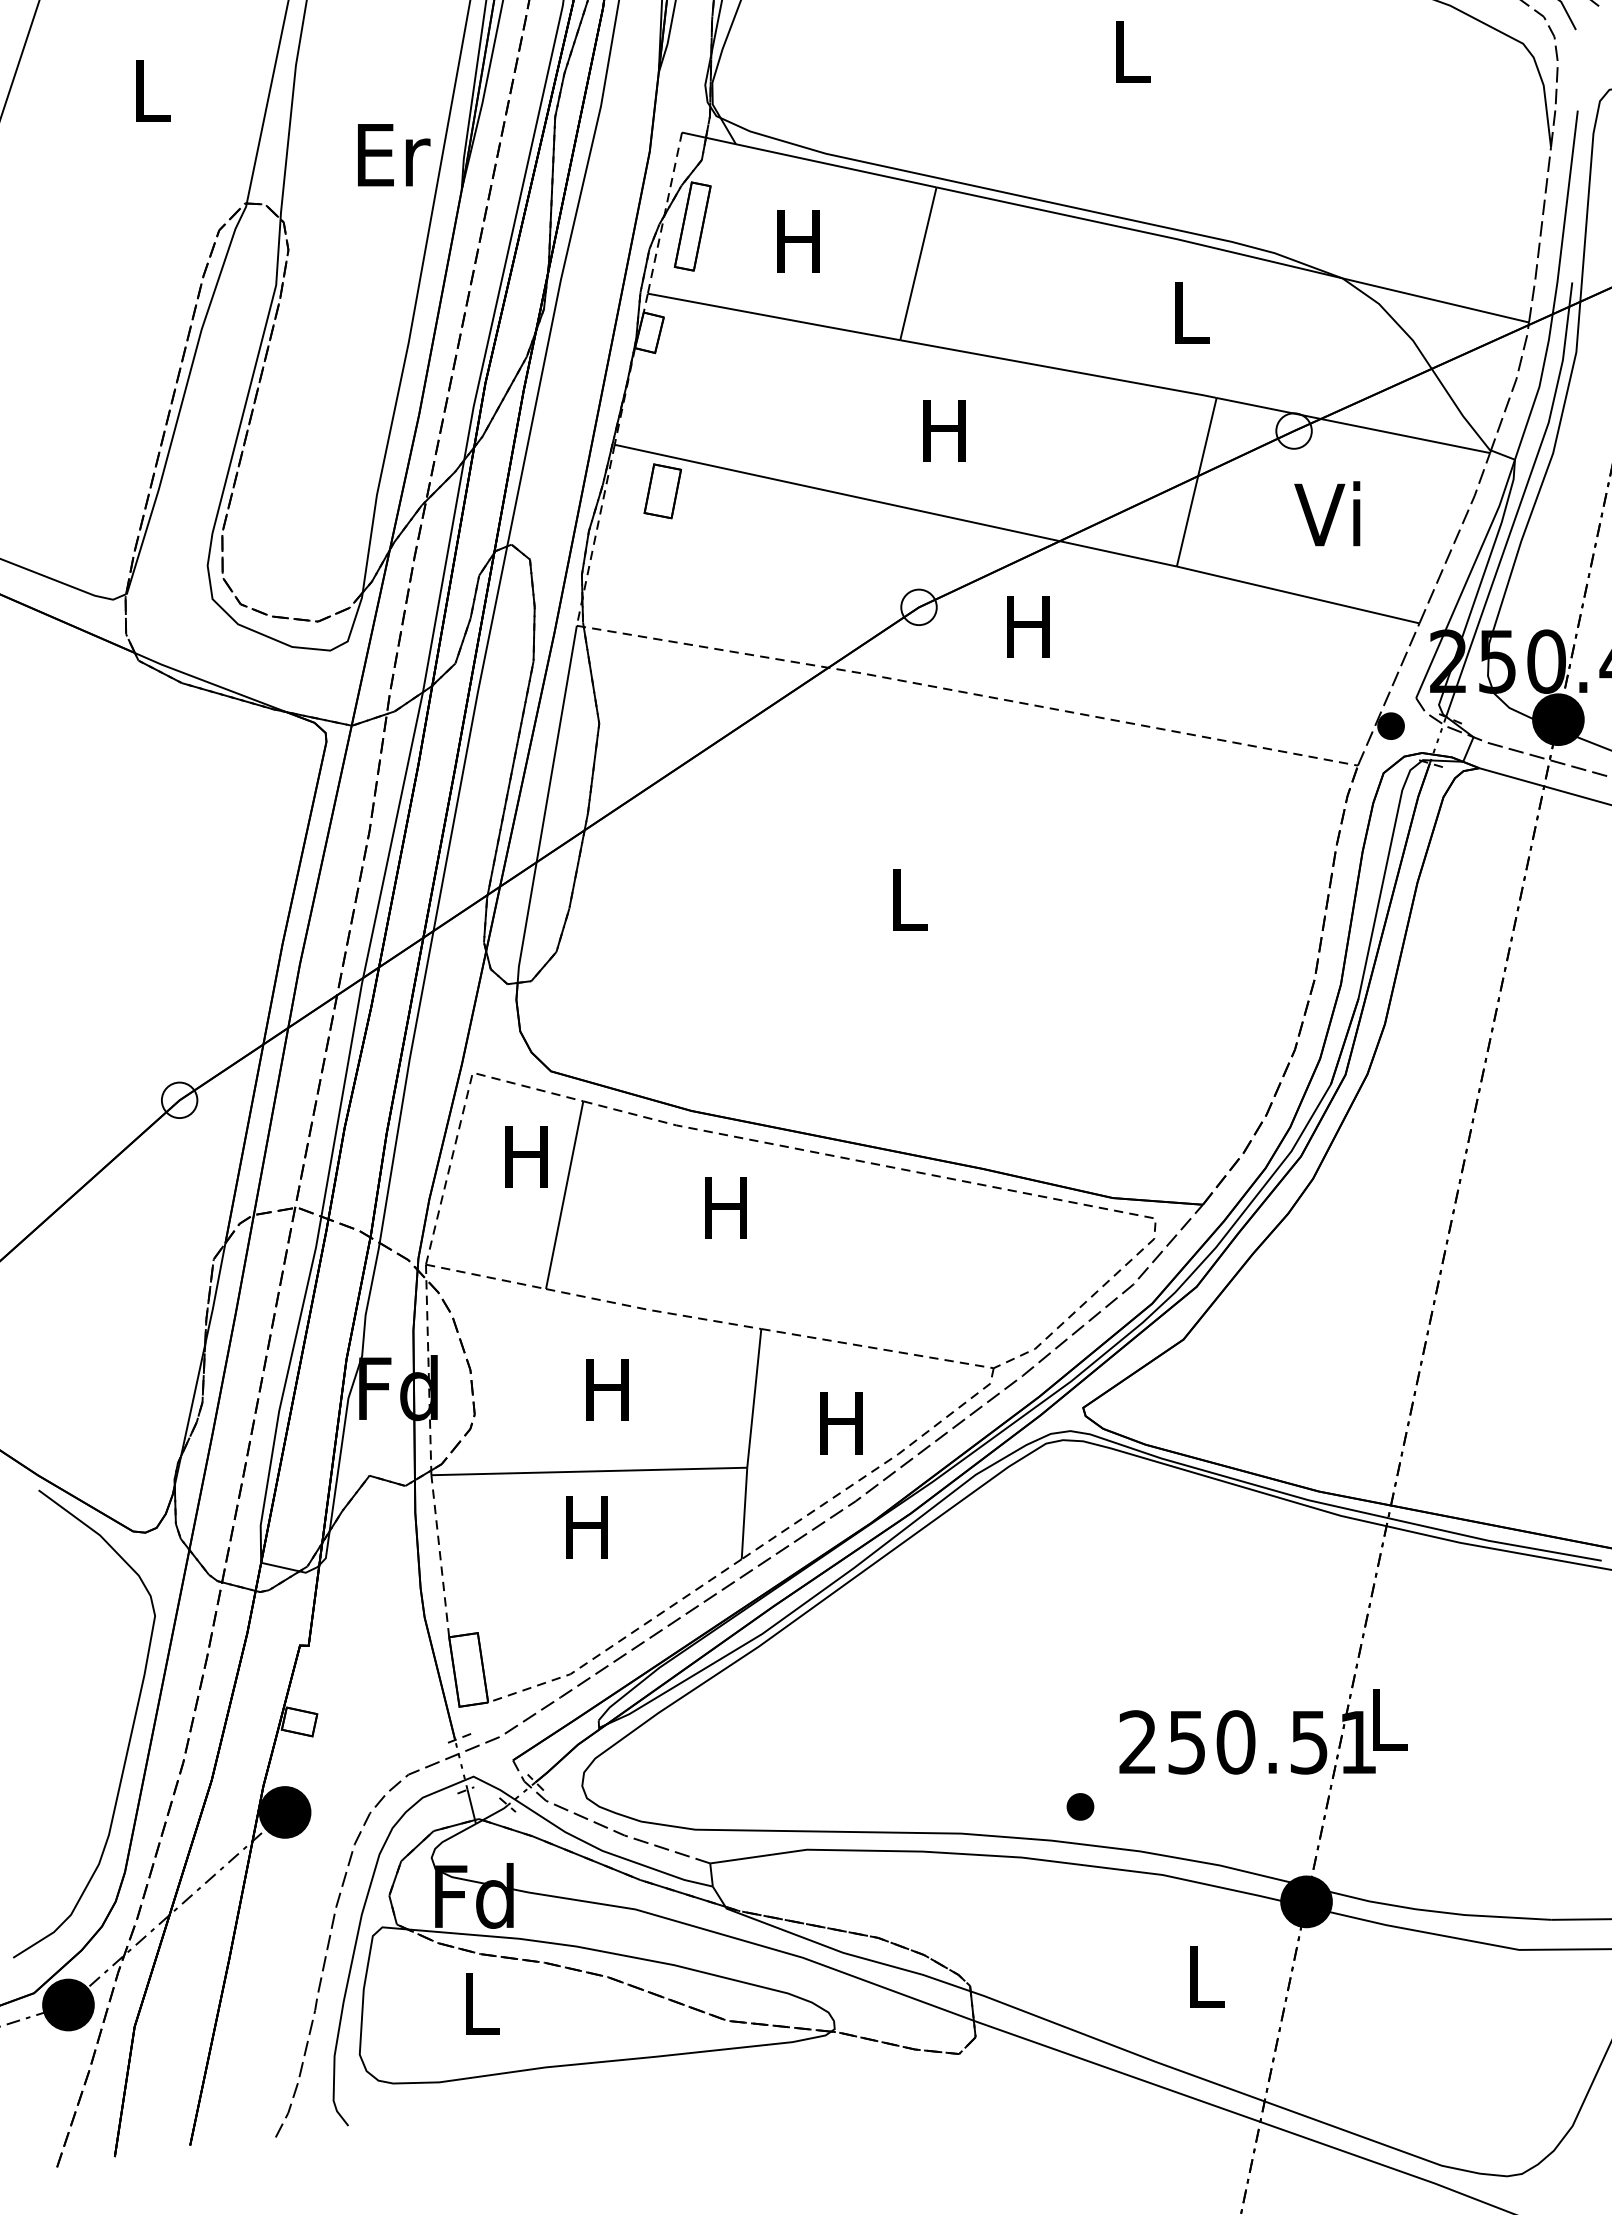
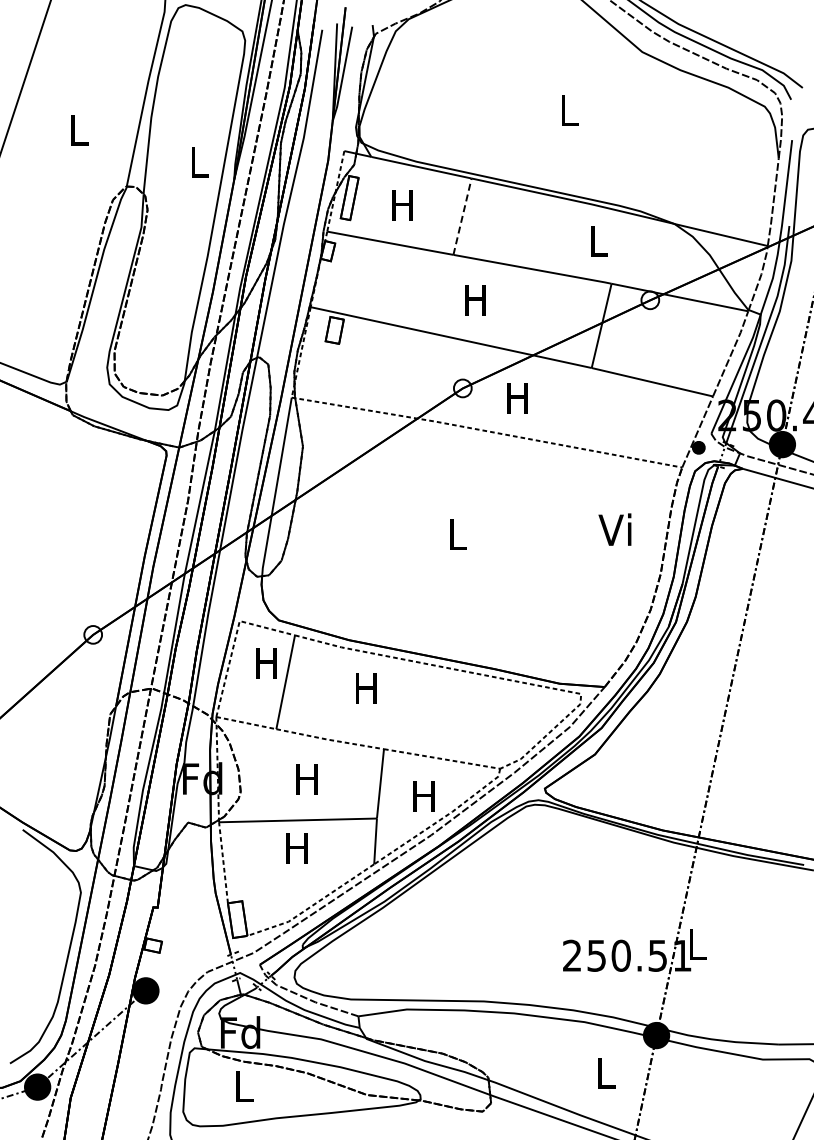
text: (394, 153) -> (200, 161), Er -> L
line: (918, 263) -> (462, 216), solid -> dashed
text: (1326, 513) -> (614, 529), moved
part: (1080, 1805) -> (543, 987), removed

